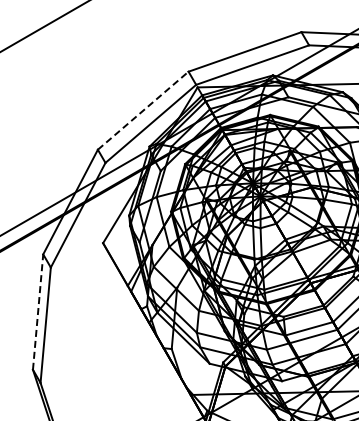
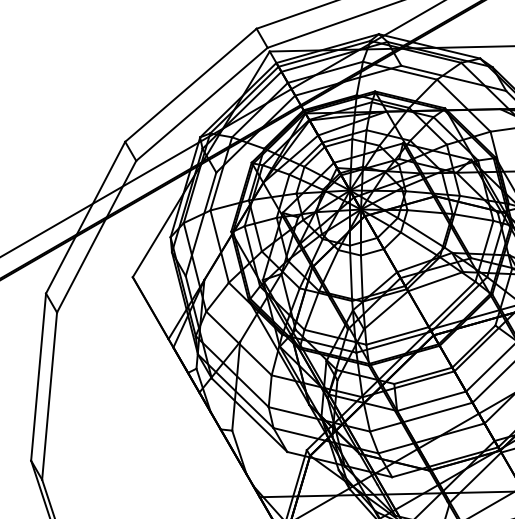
line: (143, 110) -> (191, 84), dashed -> solid
line: (38, 312) -> (39, 377), dashed -> solid

